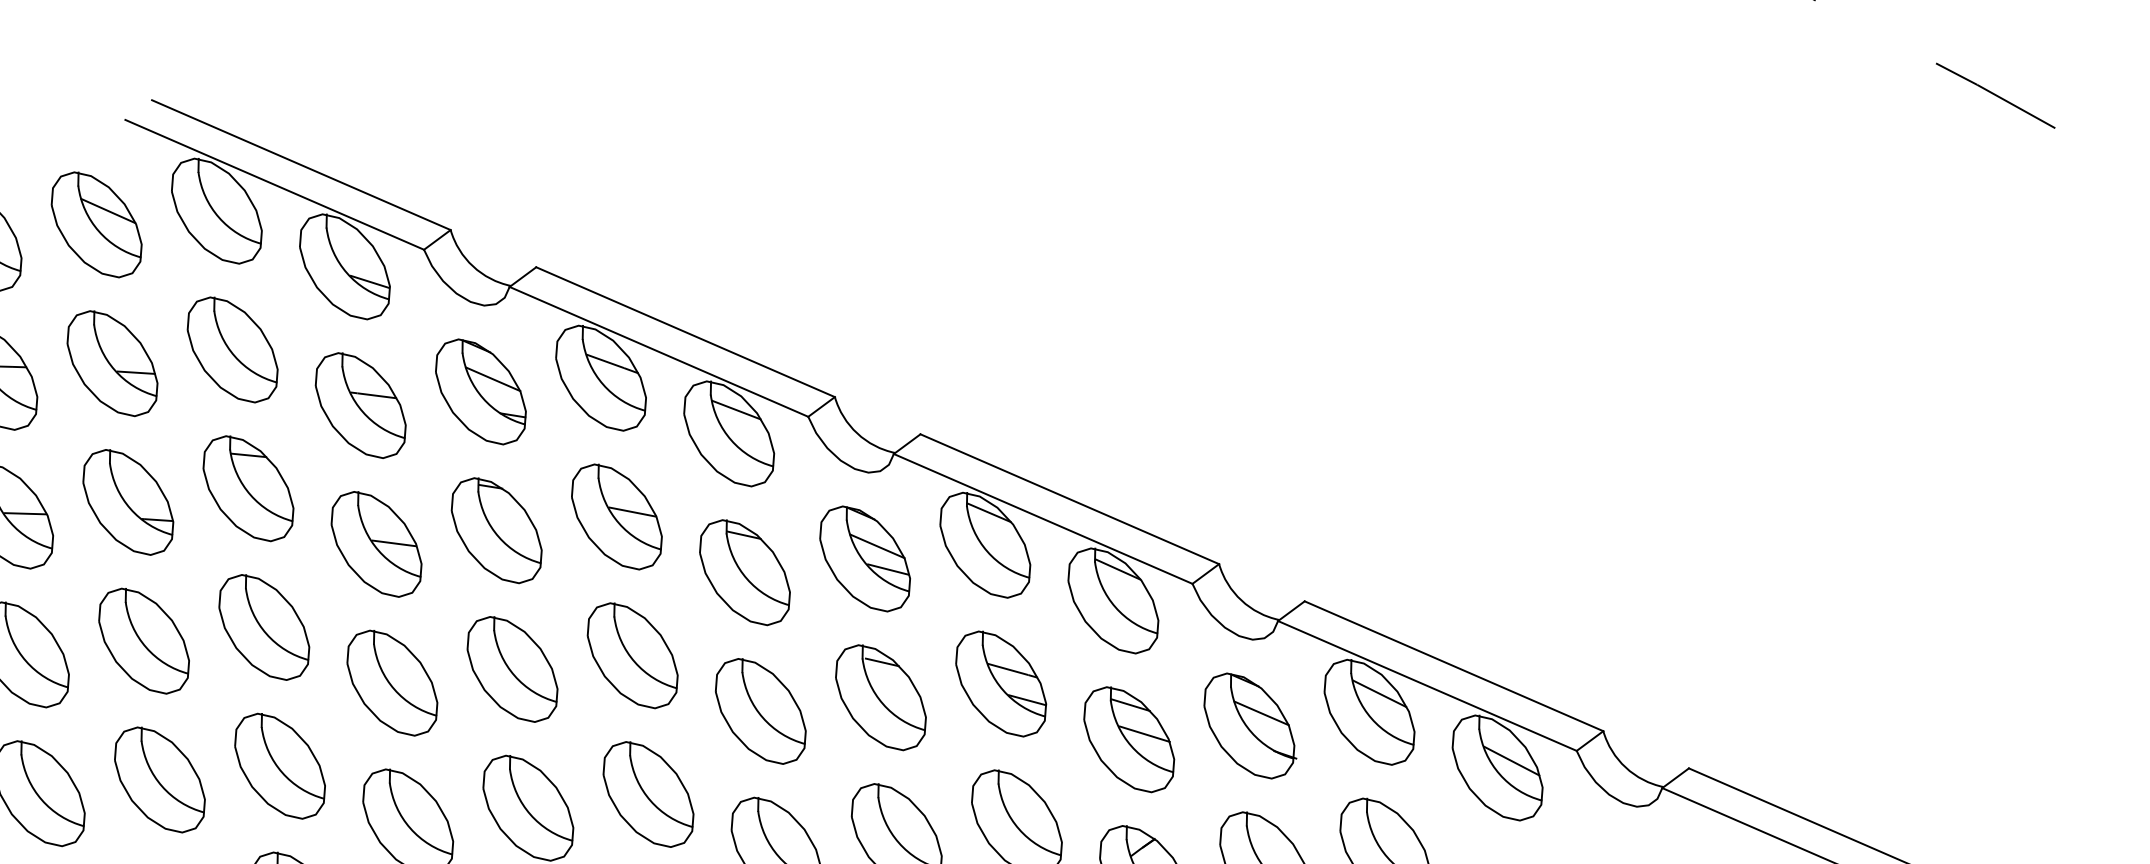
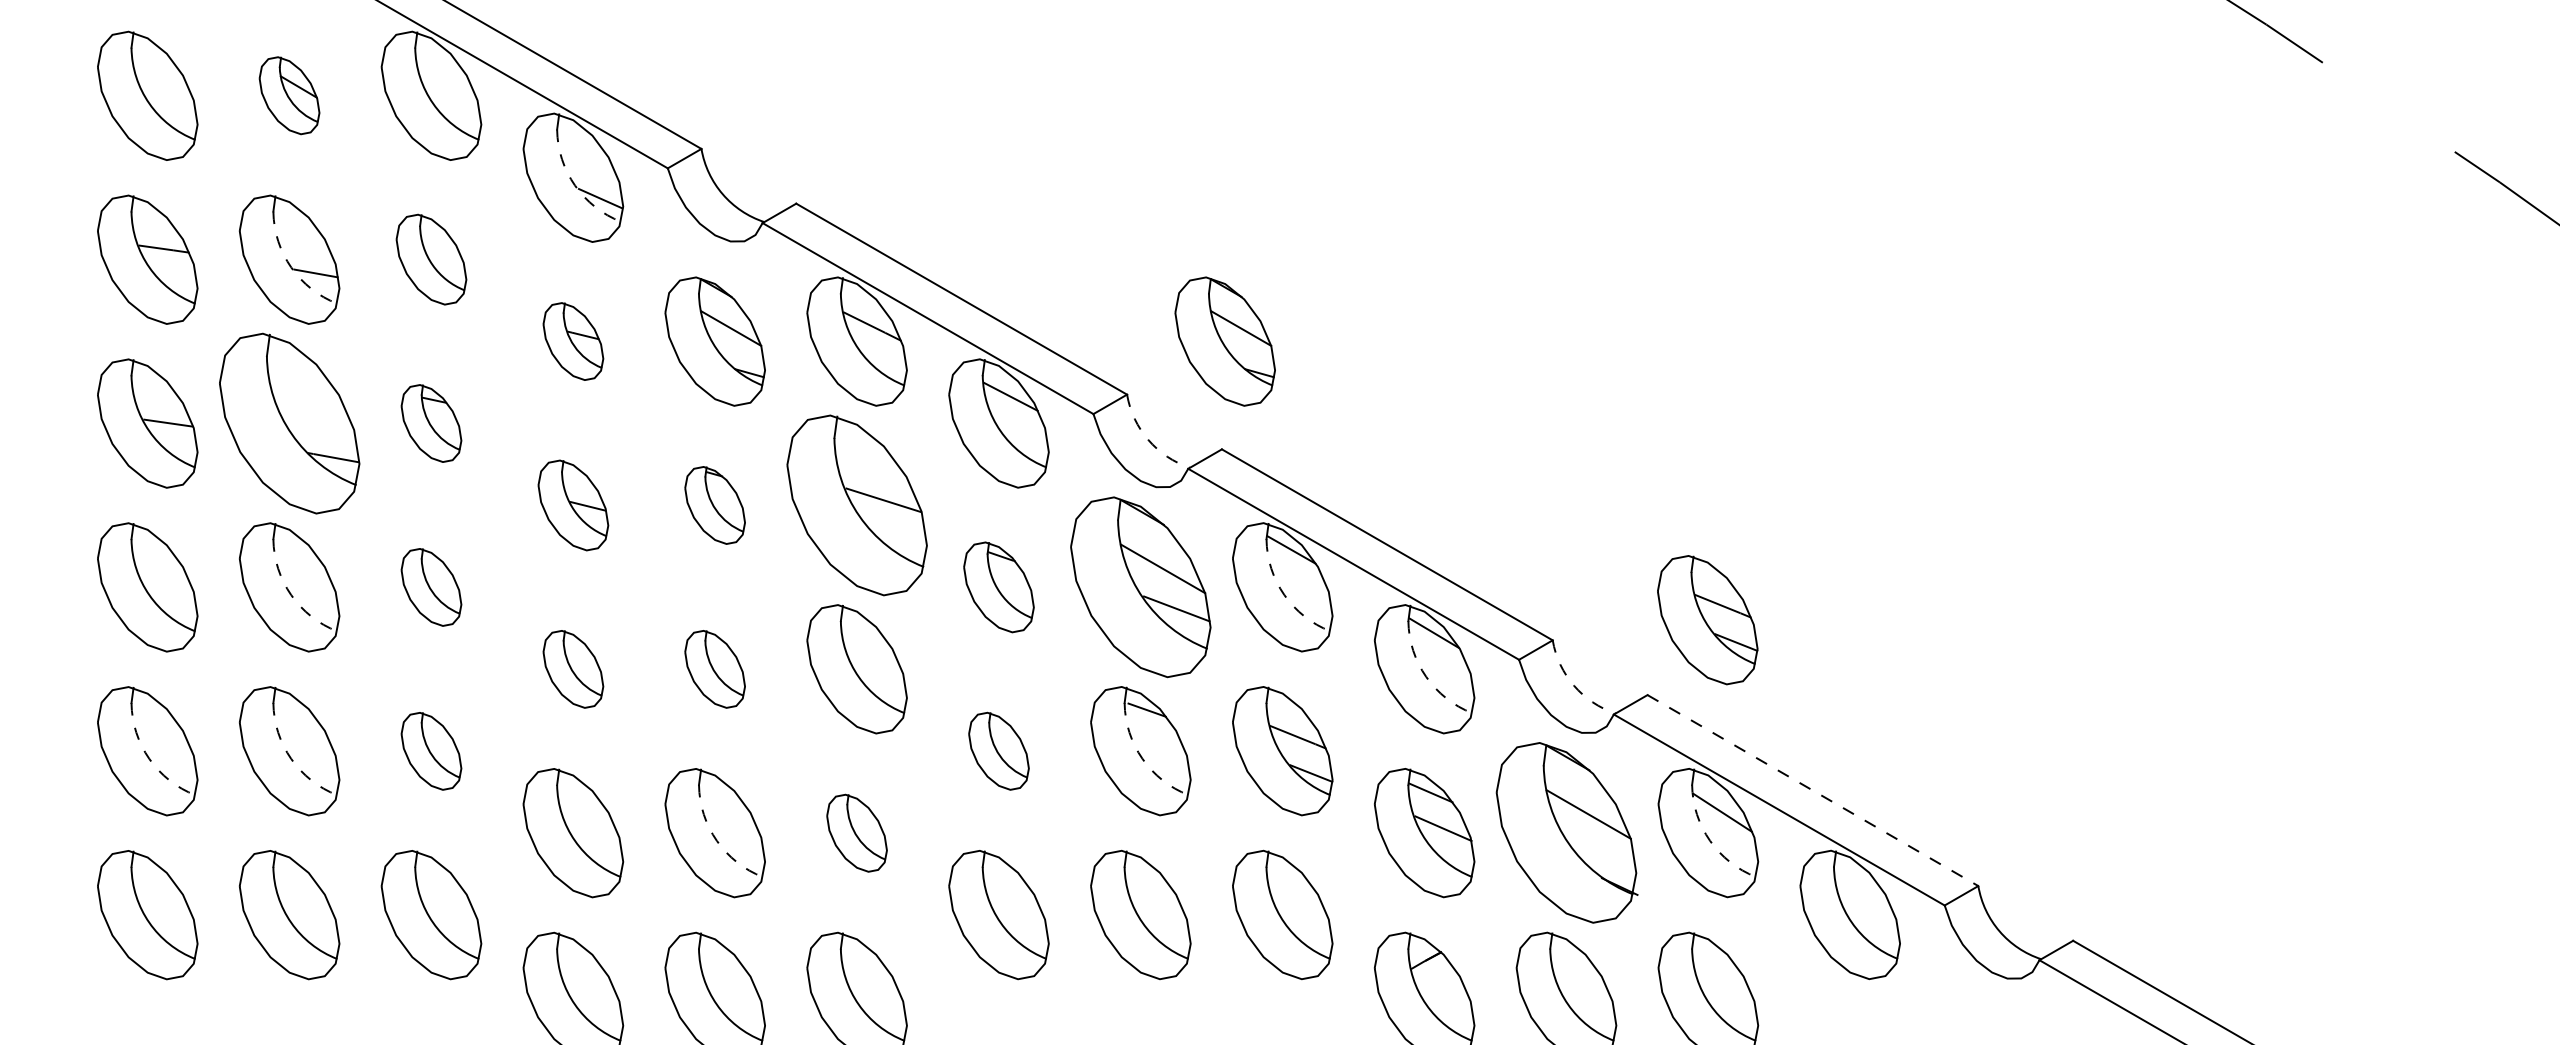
part: (96, 224) -> (289, 95), size x0.6
arc: (347, 273) -> (575, 185), solid -> dashed
part: (912, 342) -> (1224, 341), added
part: (232, 349) -> (431, 259), size x0.7
arc: (114, 370) -> (291, 267), solid -> dashed
part: (360, 405) -> (573, 341), size x0.6
arc: (857, 433) -> (1148, 439), solid -> dashed
part: (248, 488) -> (431, 423), size x0.6
part: (128, 502) -> (289, 423), size x1.4
part: (616, 517) -> (856, 505), size x1.4
part: (496, 530) -> (714, 505), size x0.6
part: (1348, 532) -> (1707, 620), added
part: (376, 544) -> (573, 505), size x0.7
arc: (987, 552) -> (1284, 595), solid -> dashed
part: (864, 559) -> (1140, 587), size x1.4
part: (744, 572) -> (998, 587), size x0.7
arc: (1241, 600) -> (1573, 685), solid -> dashed
arc: (1115, 606) -> (1426, 676), solid -> dashed
part: (264, 627) -> (431, 587), size x0.6
arc: (146, 647) -> (291, 595), solid -> dashed
line: (1453, 666) -> (1812, 790), solid -> dashed
part: (511, 669) -> (714, 669), size x0.6
part: (392, 683) -> (573, 669), size x0.6
arc: (883, 703) -> (1142, 758), solid -> dashed
part: (760, 711) -> (998, 751), size x0.6
arc: (1372, 718) -> (1710, 840), solid -> dashed
part: (1249, 726) -> (1566, 833), size x1.4
line: (1511, 760) -> (1867, 908), removed
part: (280, 766) -> (431, 751), size x0.6
arc: (162, 785) -> (291, 758), solid -> dashed
part: (648, 794) -> (856, 833), size x0.6
arc: (41, 799) -> (149, 758), solid -> dashed
arc: (530, 814) -> (716, 840), solid -> dashed

